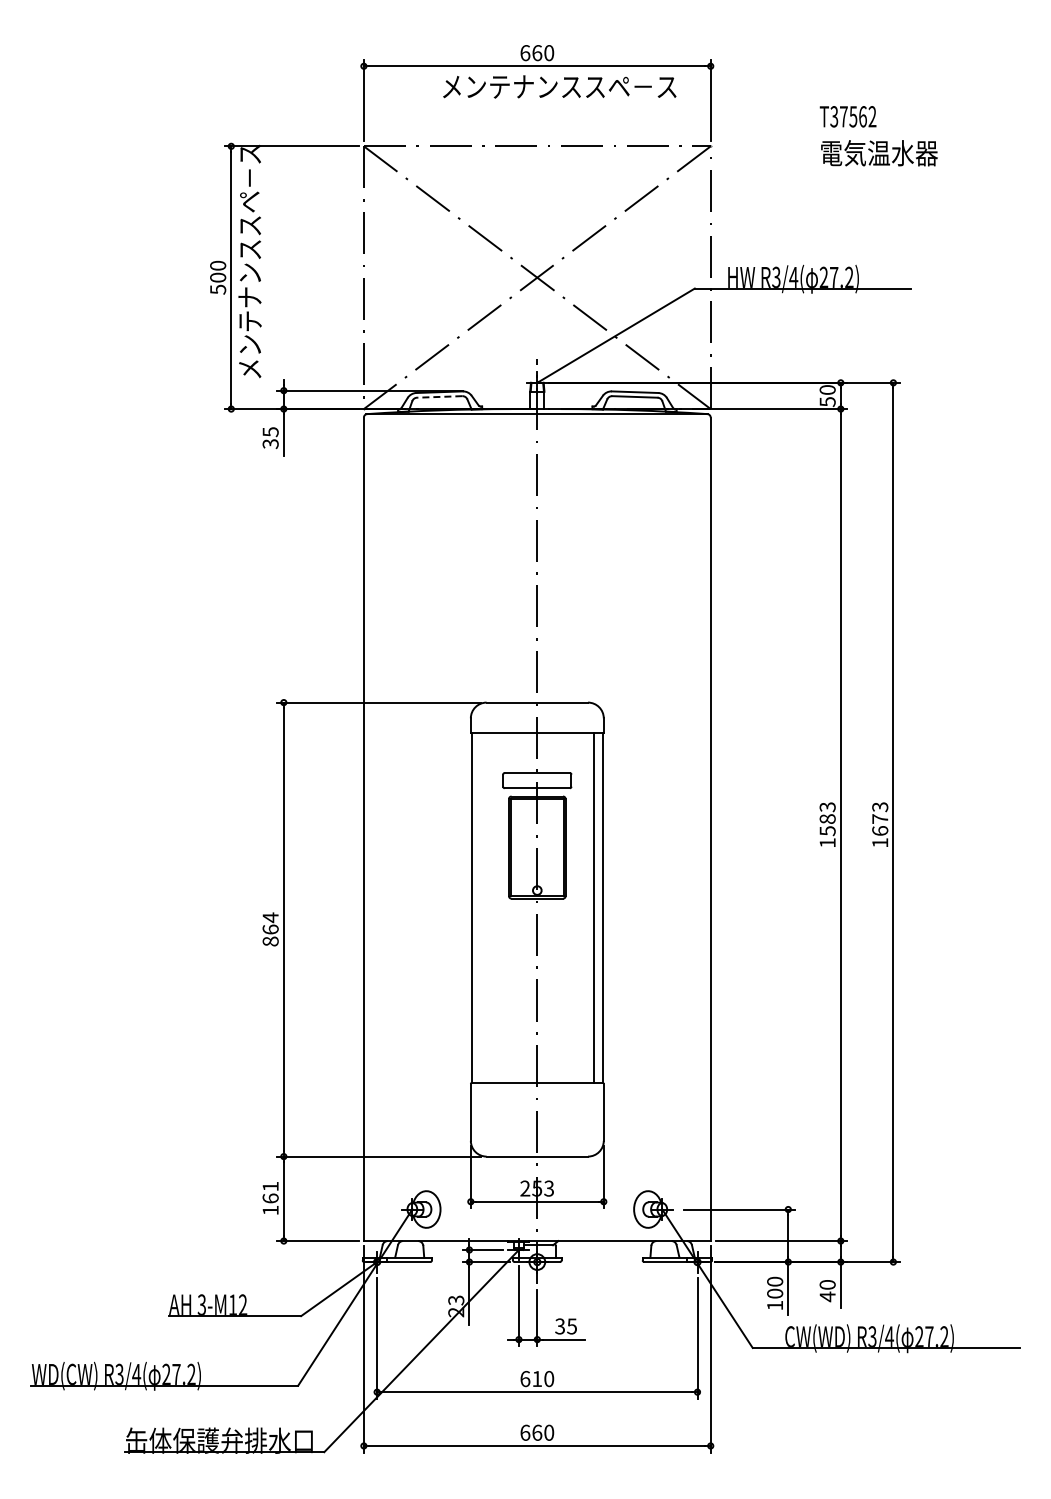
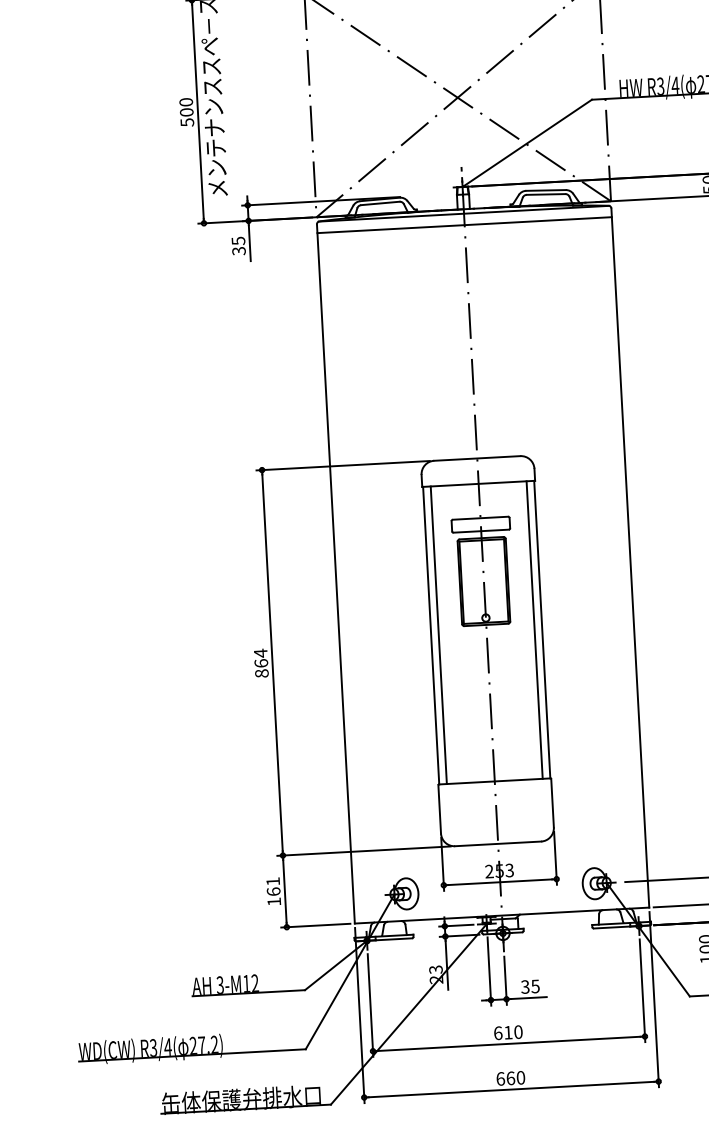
line: (439, 396) -> (380, 203), dashed -> solid
line: (536, 427) -> (463, 224), added
line: (480, 907) -> (438, 635), added

